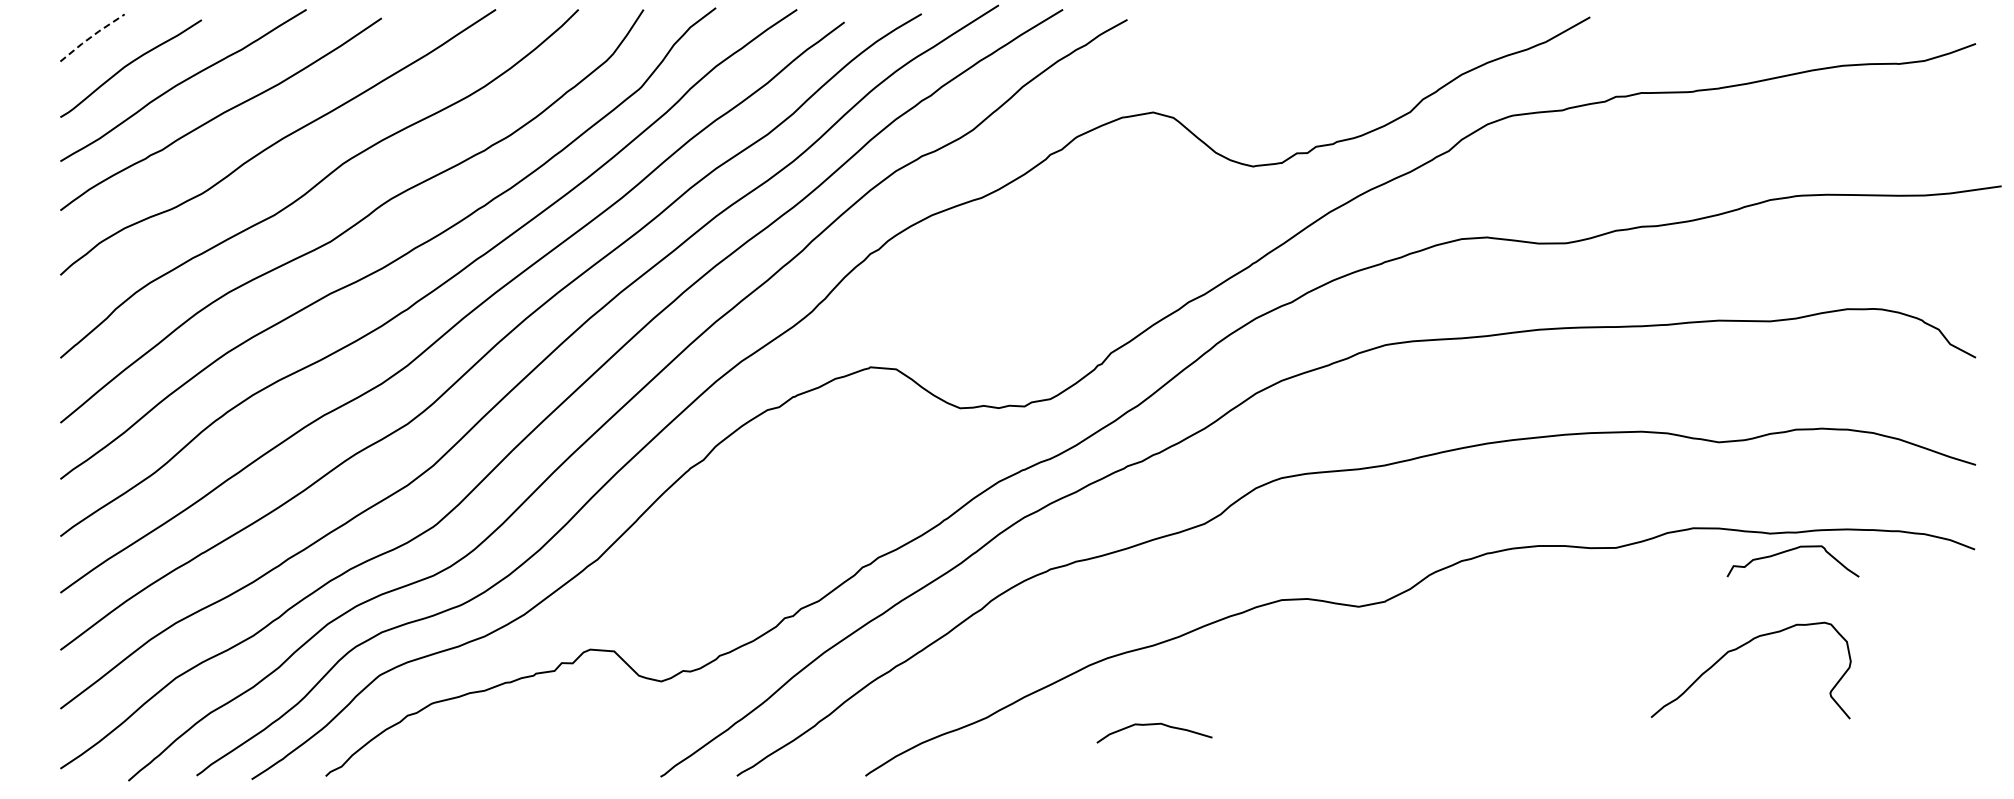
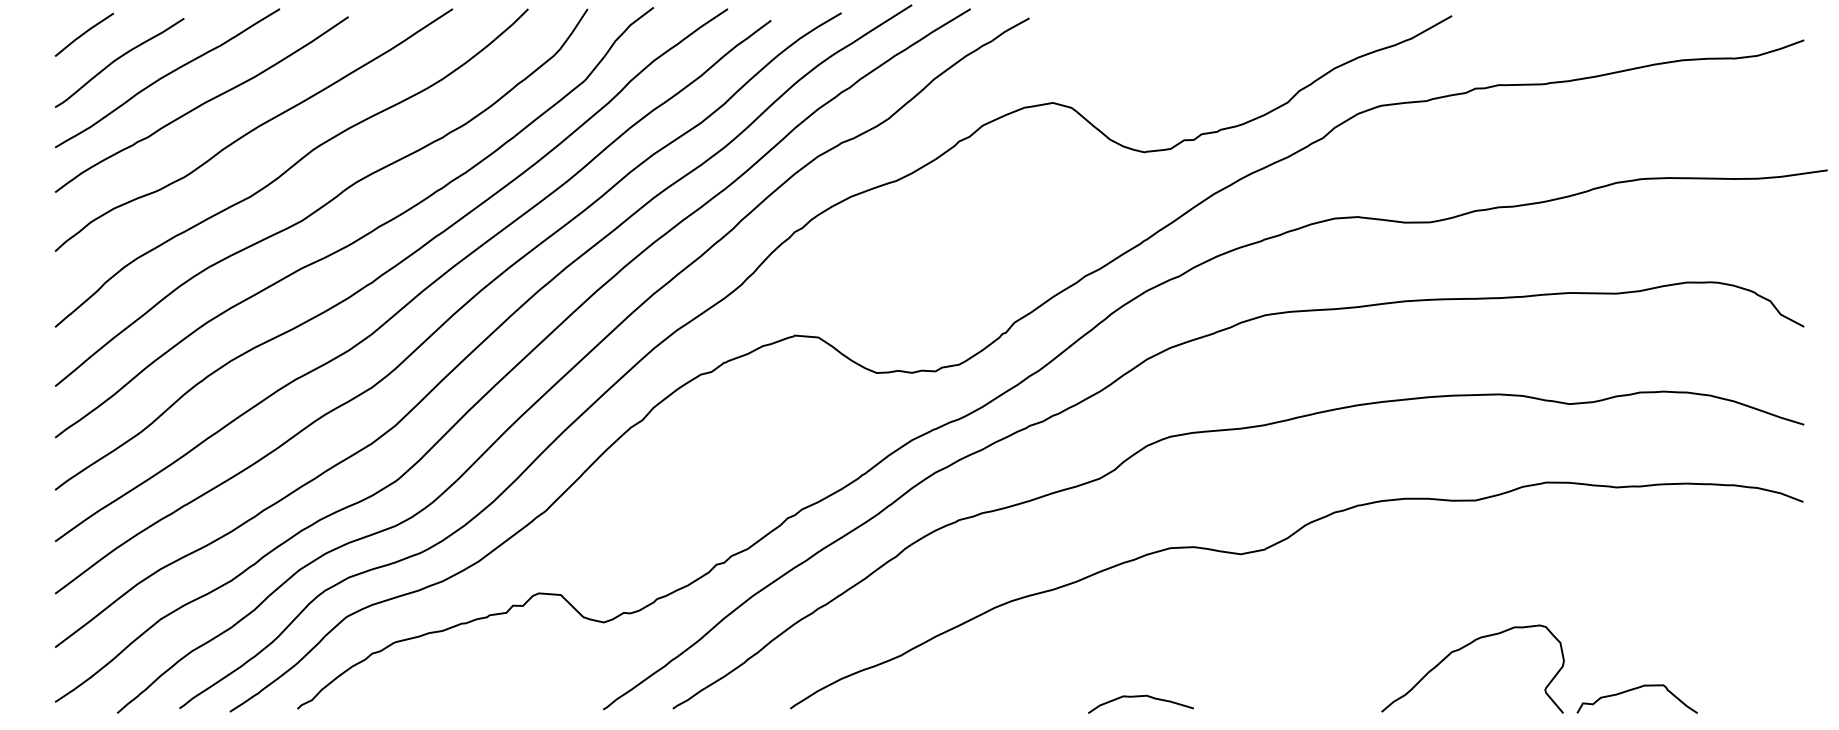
line: (91, 36) -> (83, 33), dashed -> solid
curve: (1789, 551) -> (1634, 690), moved
curve: (1739, 648) -> (1462, 648), moved
curve: (1153, 725) -> (1140, 697), moved

